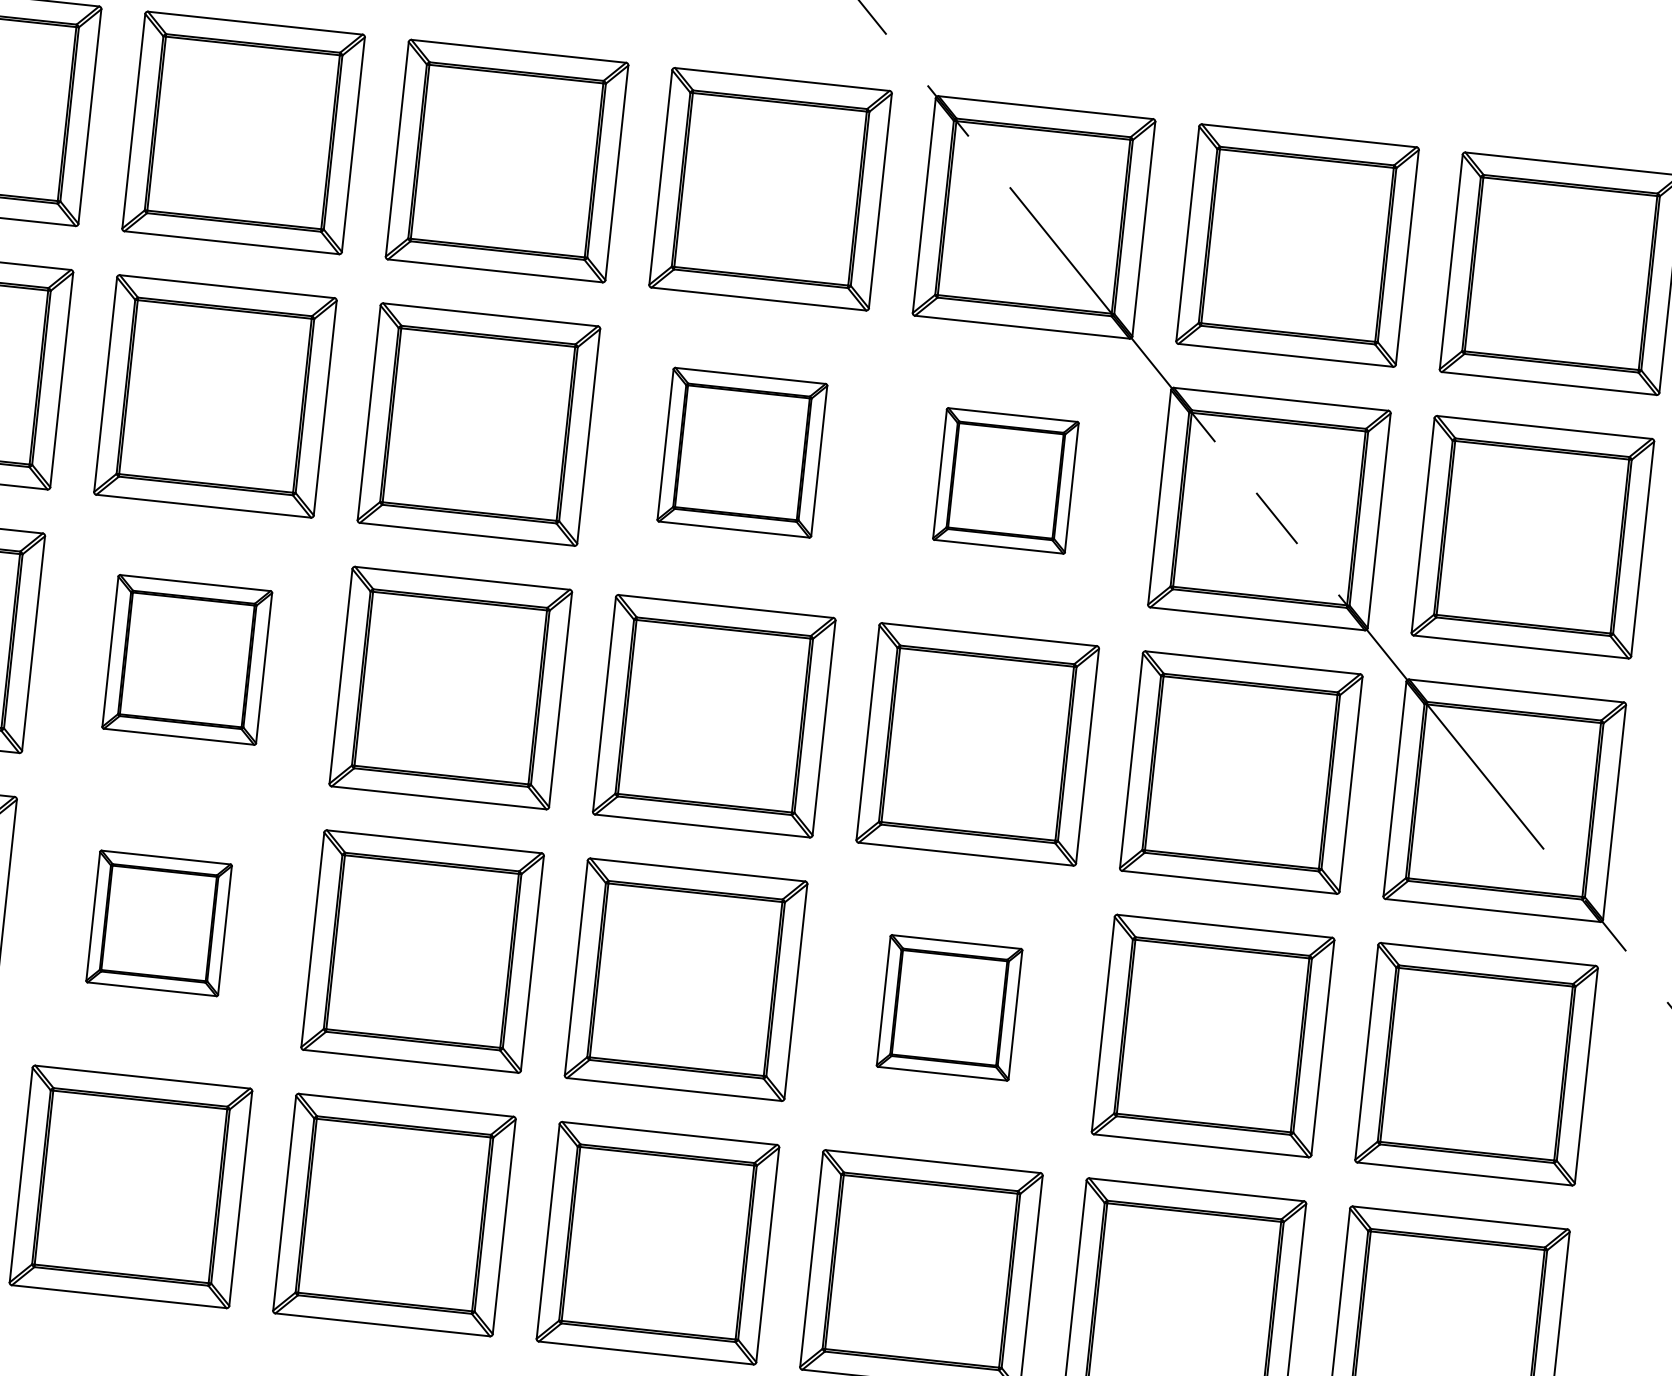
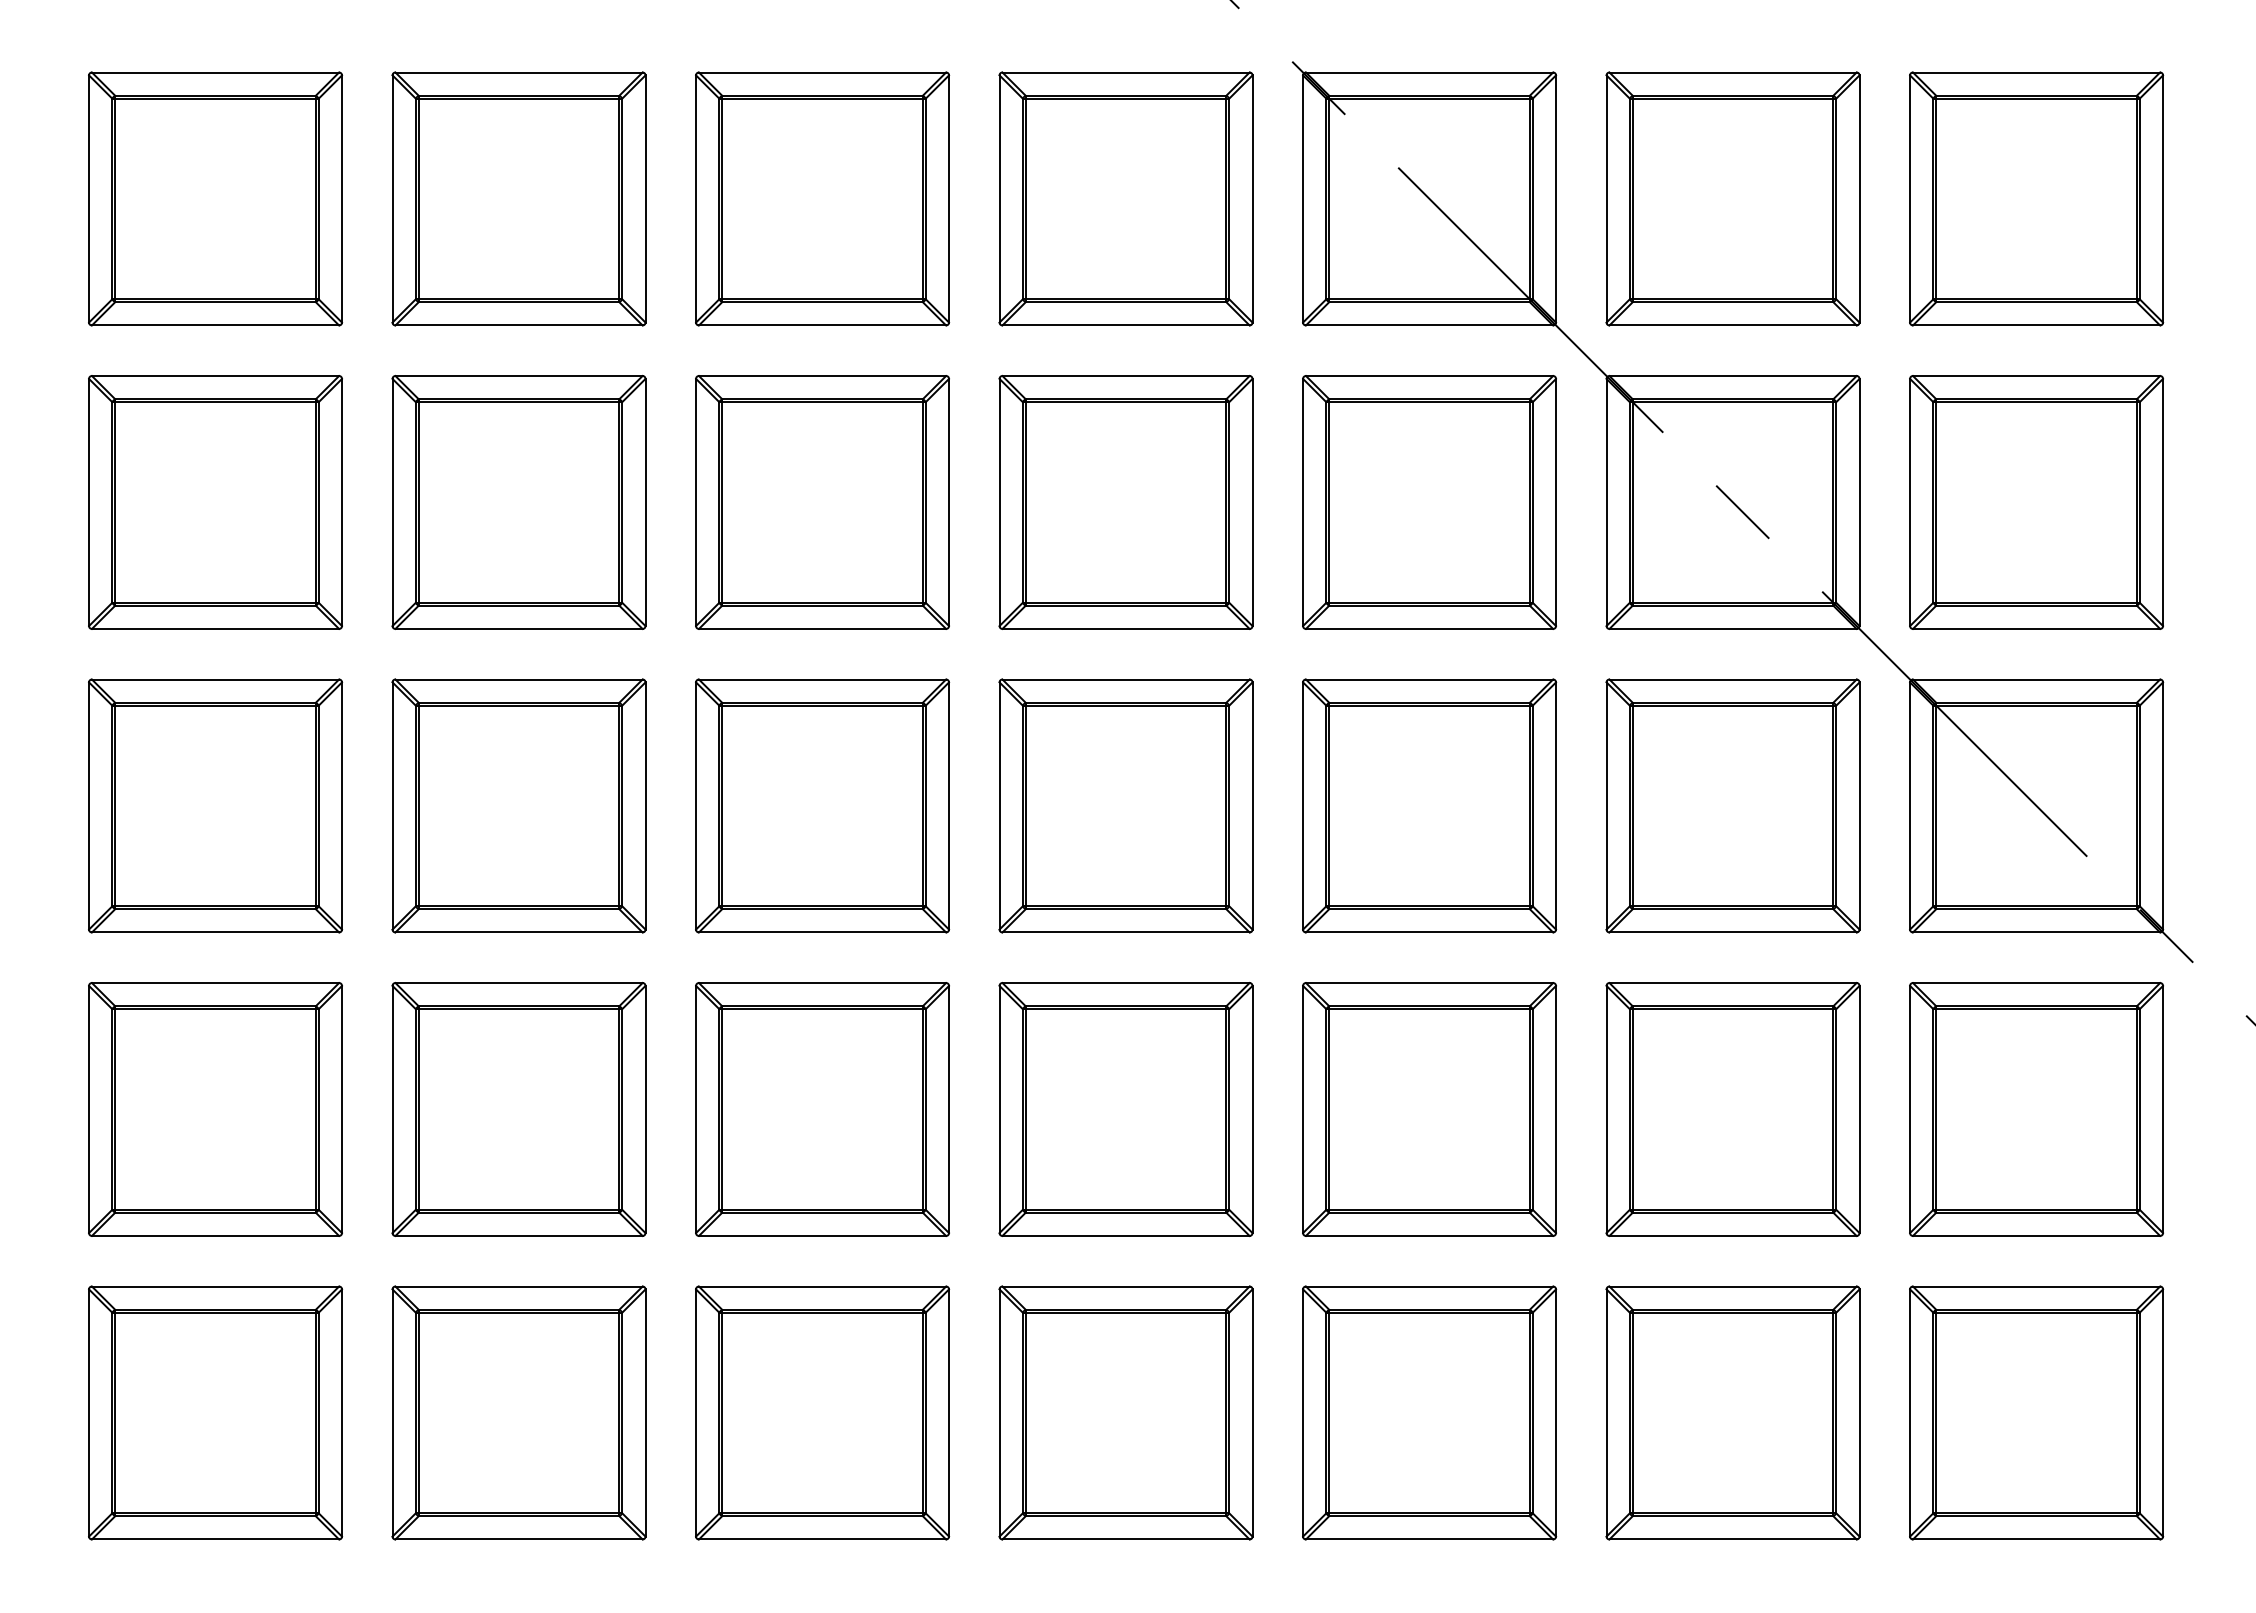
part: (741, 452) -> (1125, 502), size x1.43
part: (1005, 480) -> (1429, 502), size x1.67
part: (186, 659) -> (518, 805), size x1.43
part: (158, 923) -> (518, 1109), size x1.67
part: (949, 1007) -> (1429, 1109), size x1.67

